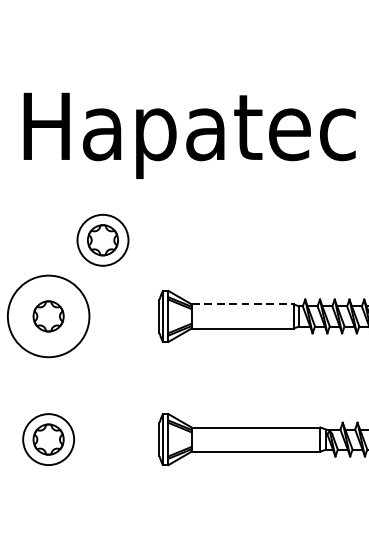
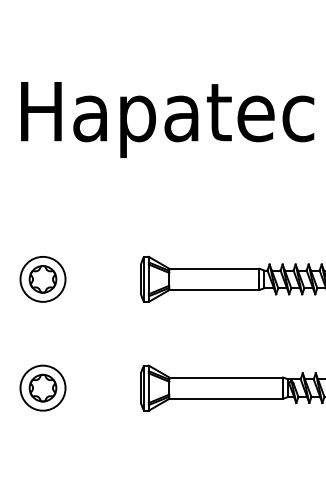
part: (102, 239) -> (90, 211), removed
line: (242, 304) -> (214, 268), dashed -> solid
circle: (48, 315) -> (42, 278), size x0.62

